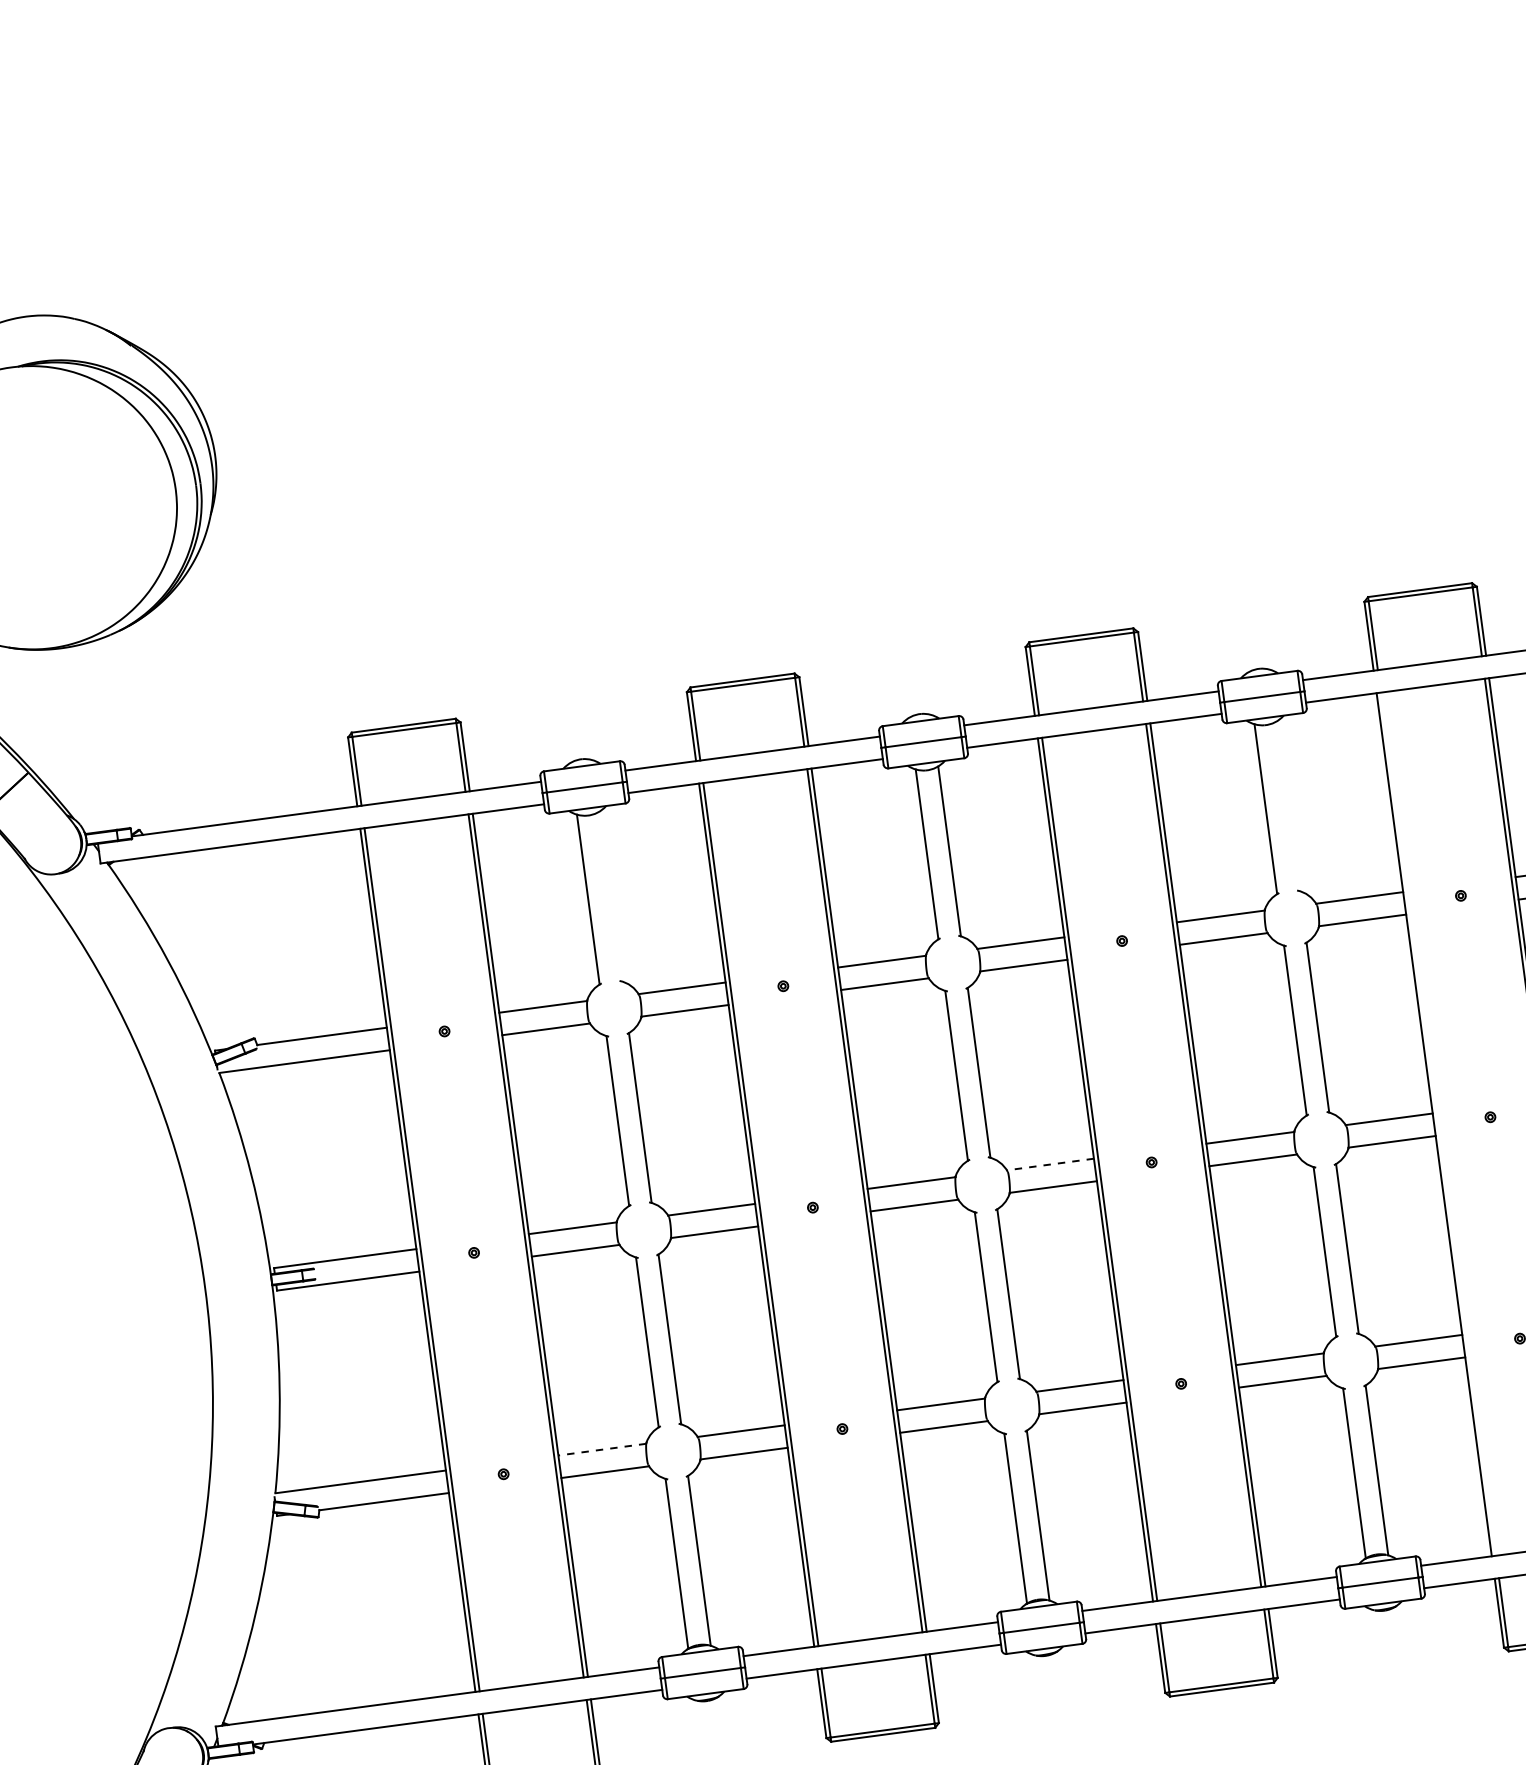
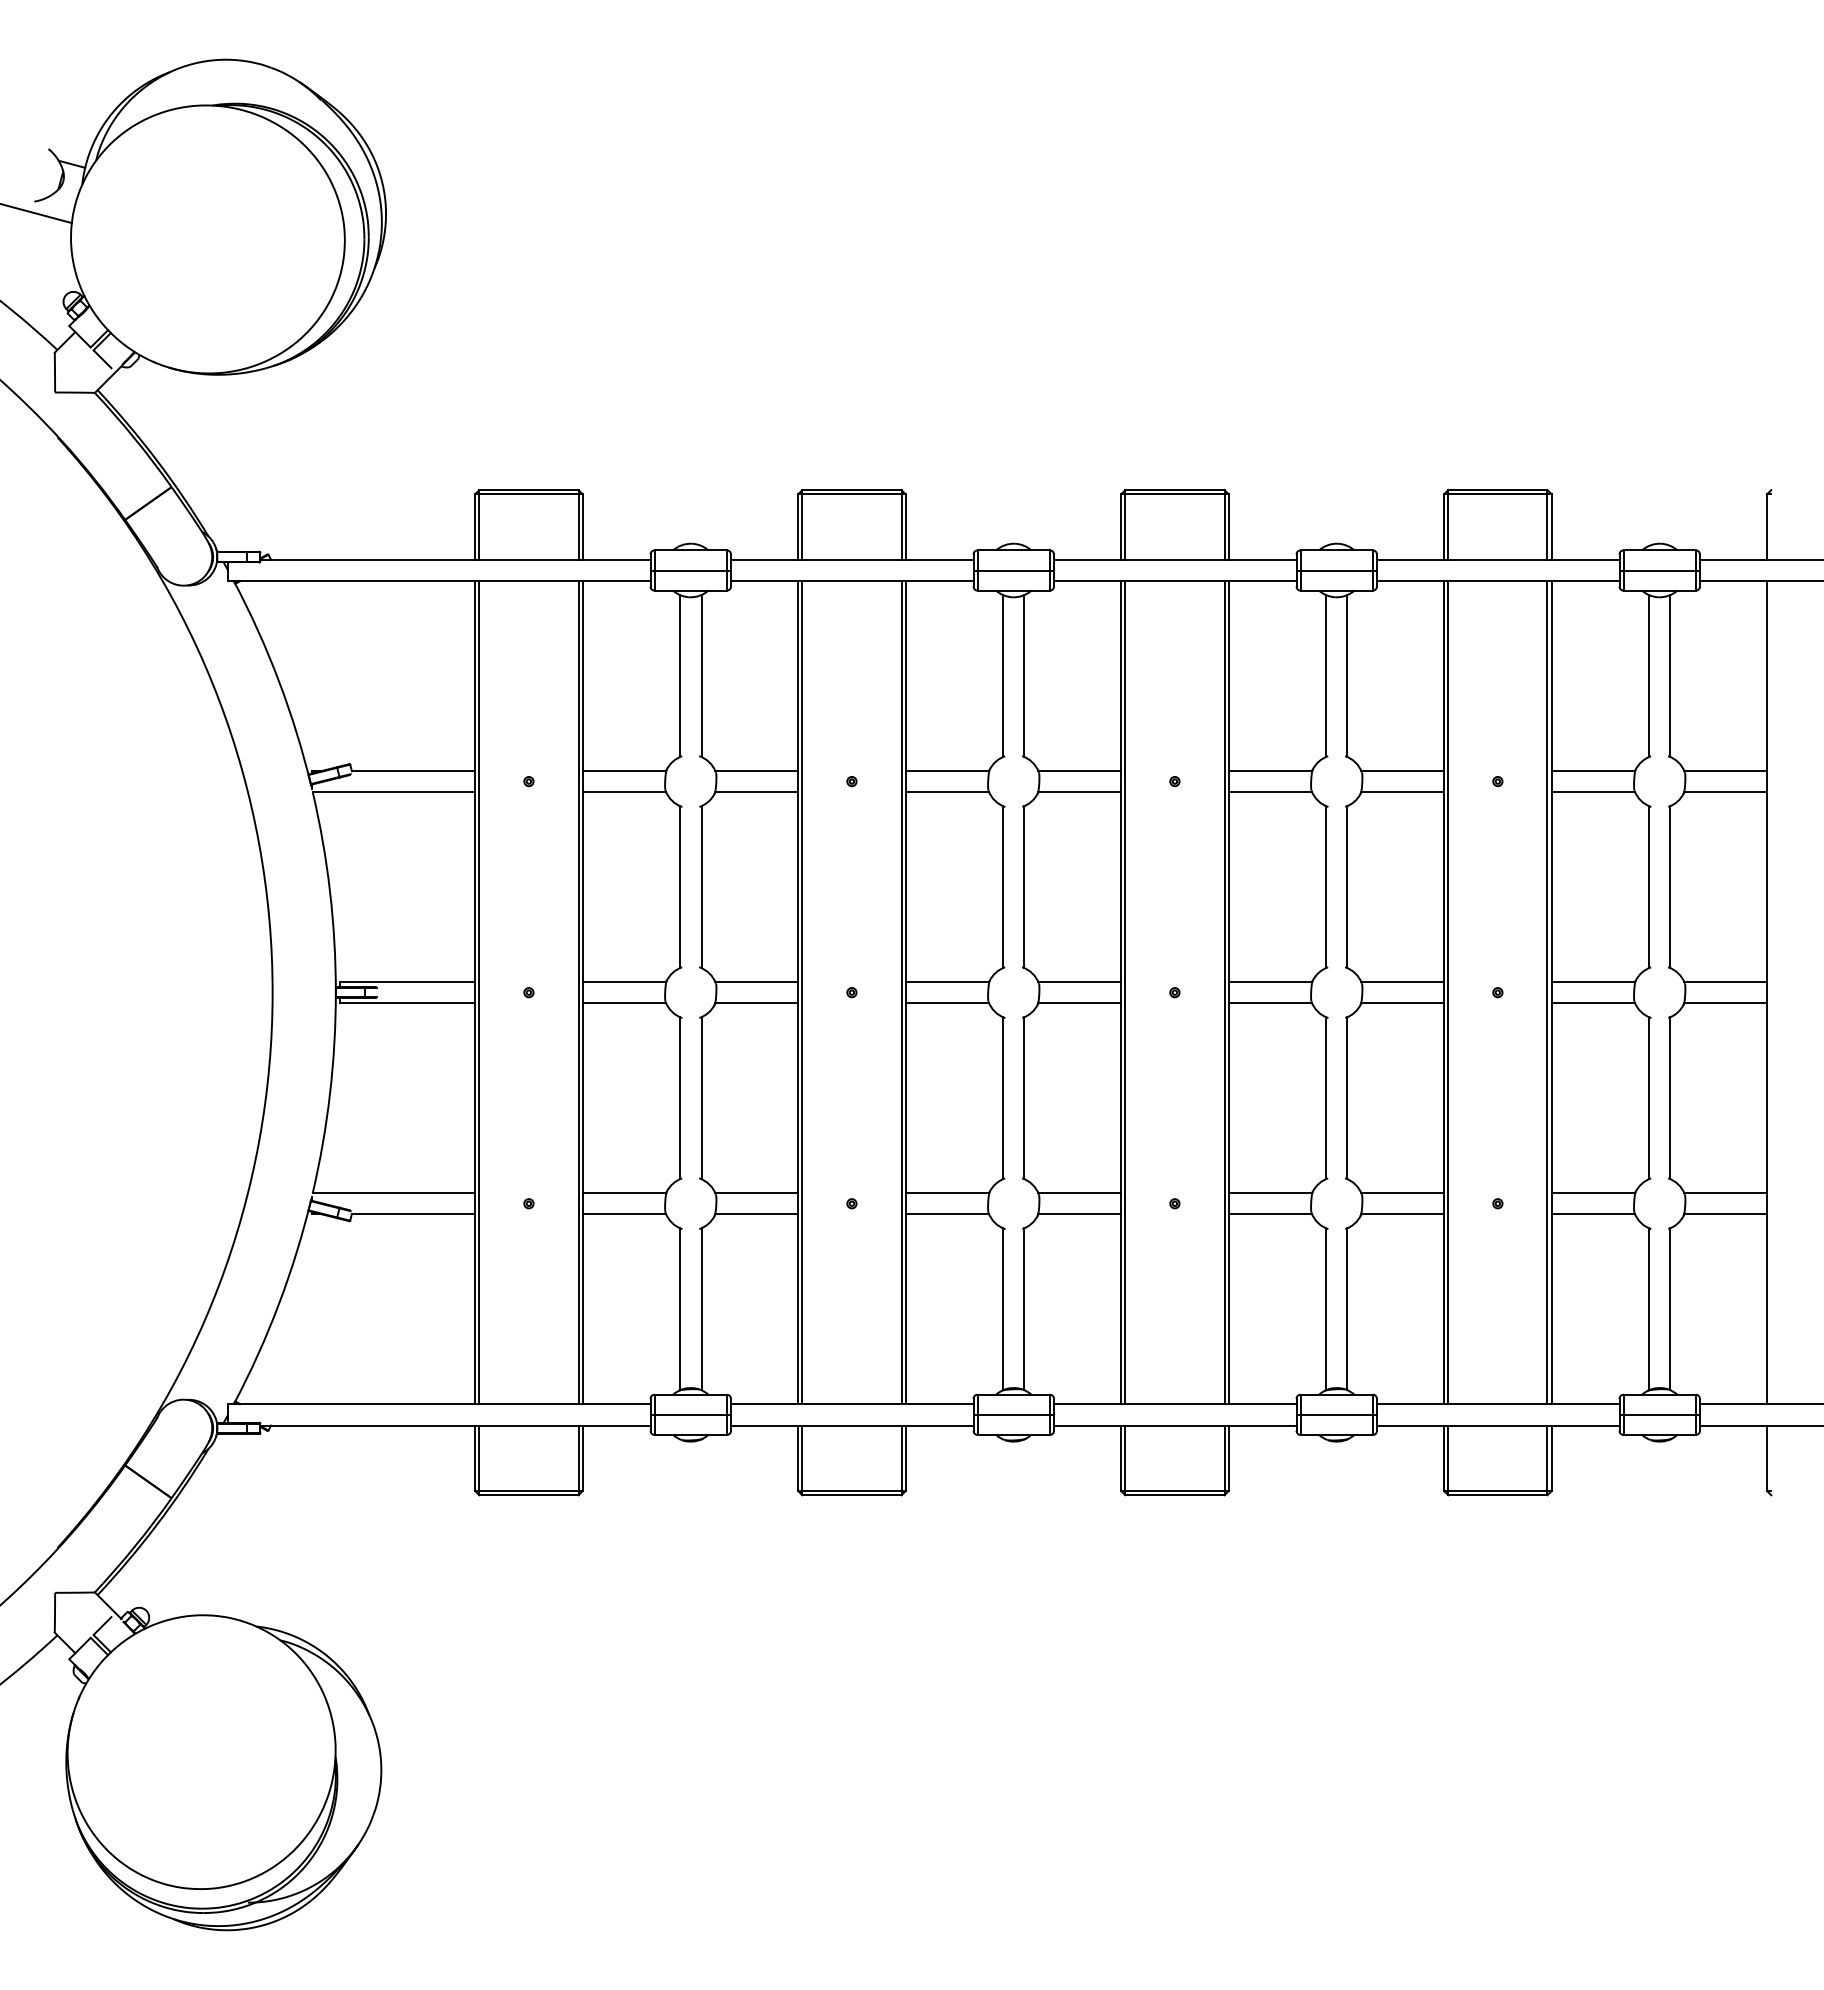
line: (1288, 806) -> (1347, 676), added
line: (610, 897) -> (701, 676), added
line: (1438, 1123) -> (1448, 992), added
line: (1050, 1164) -> (1079, 981), dashed -> solid
line: (602, 1450) -> (624, 1193), dashed -> solid

